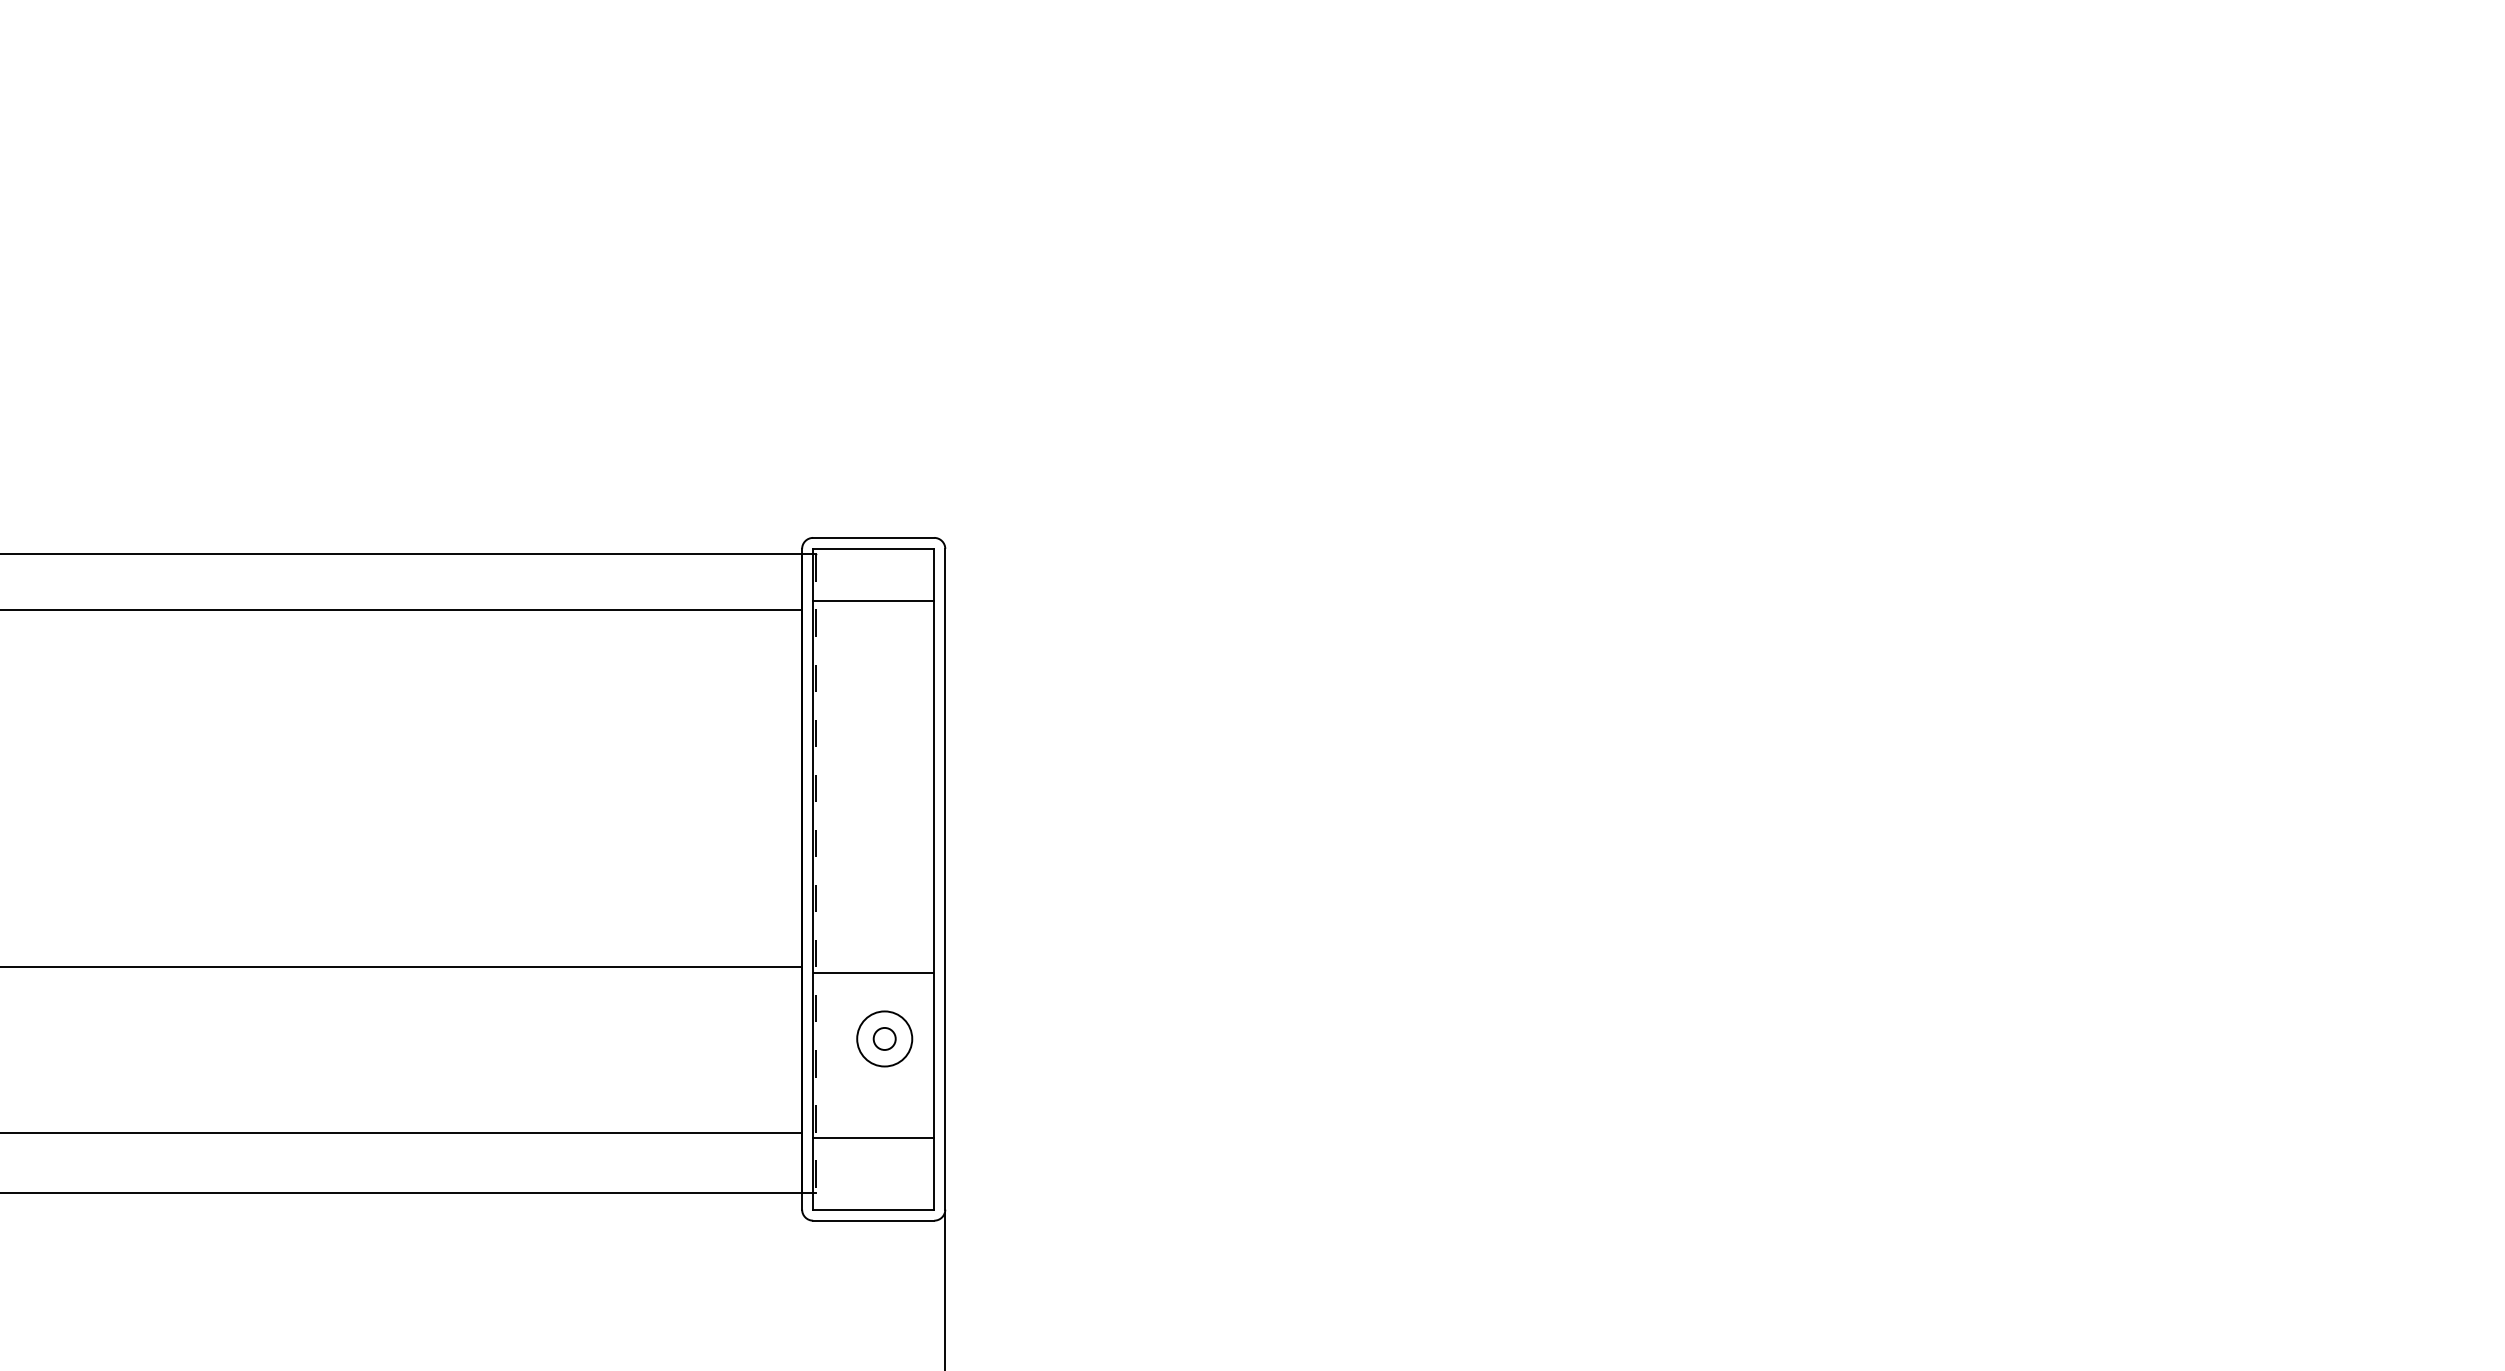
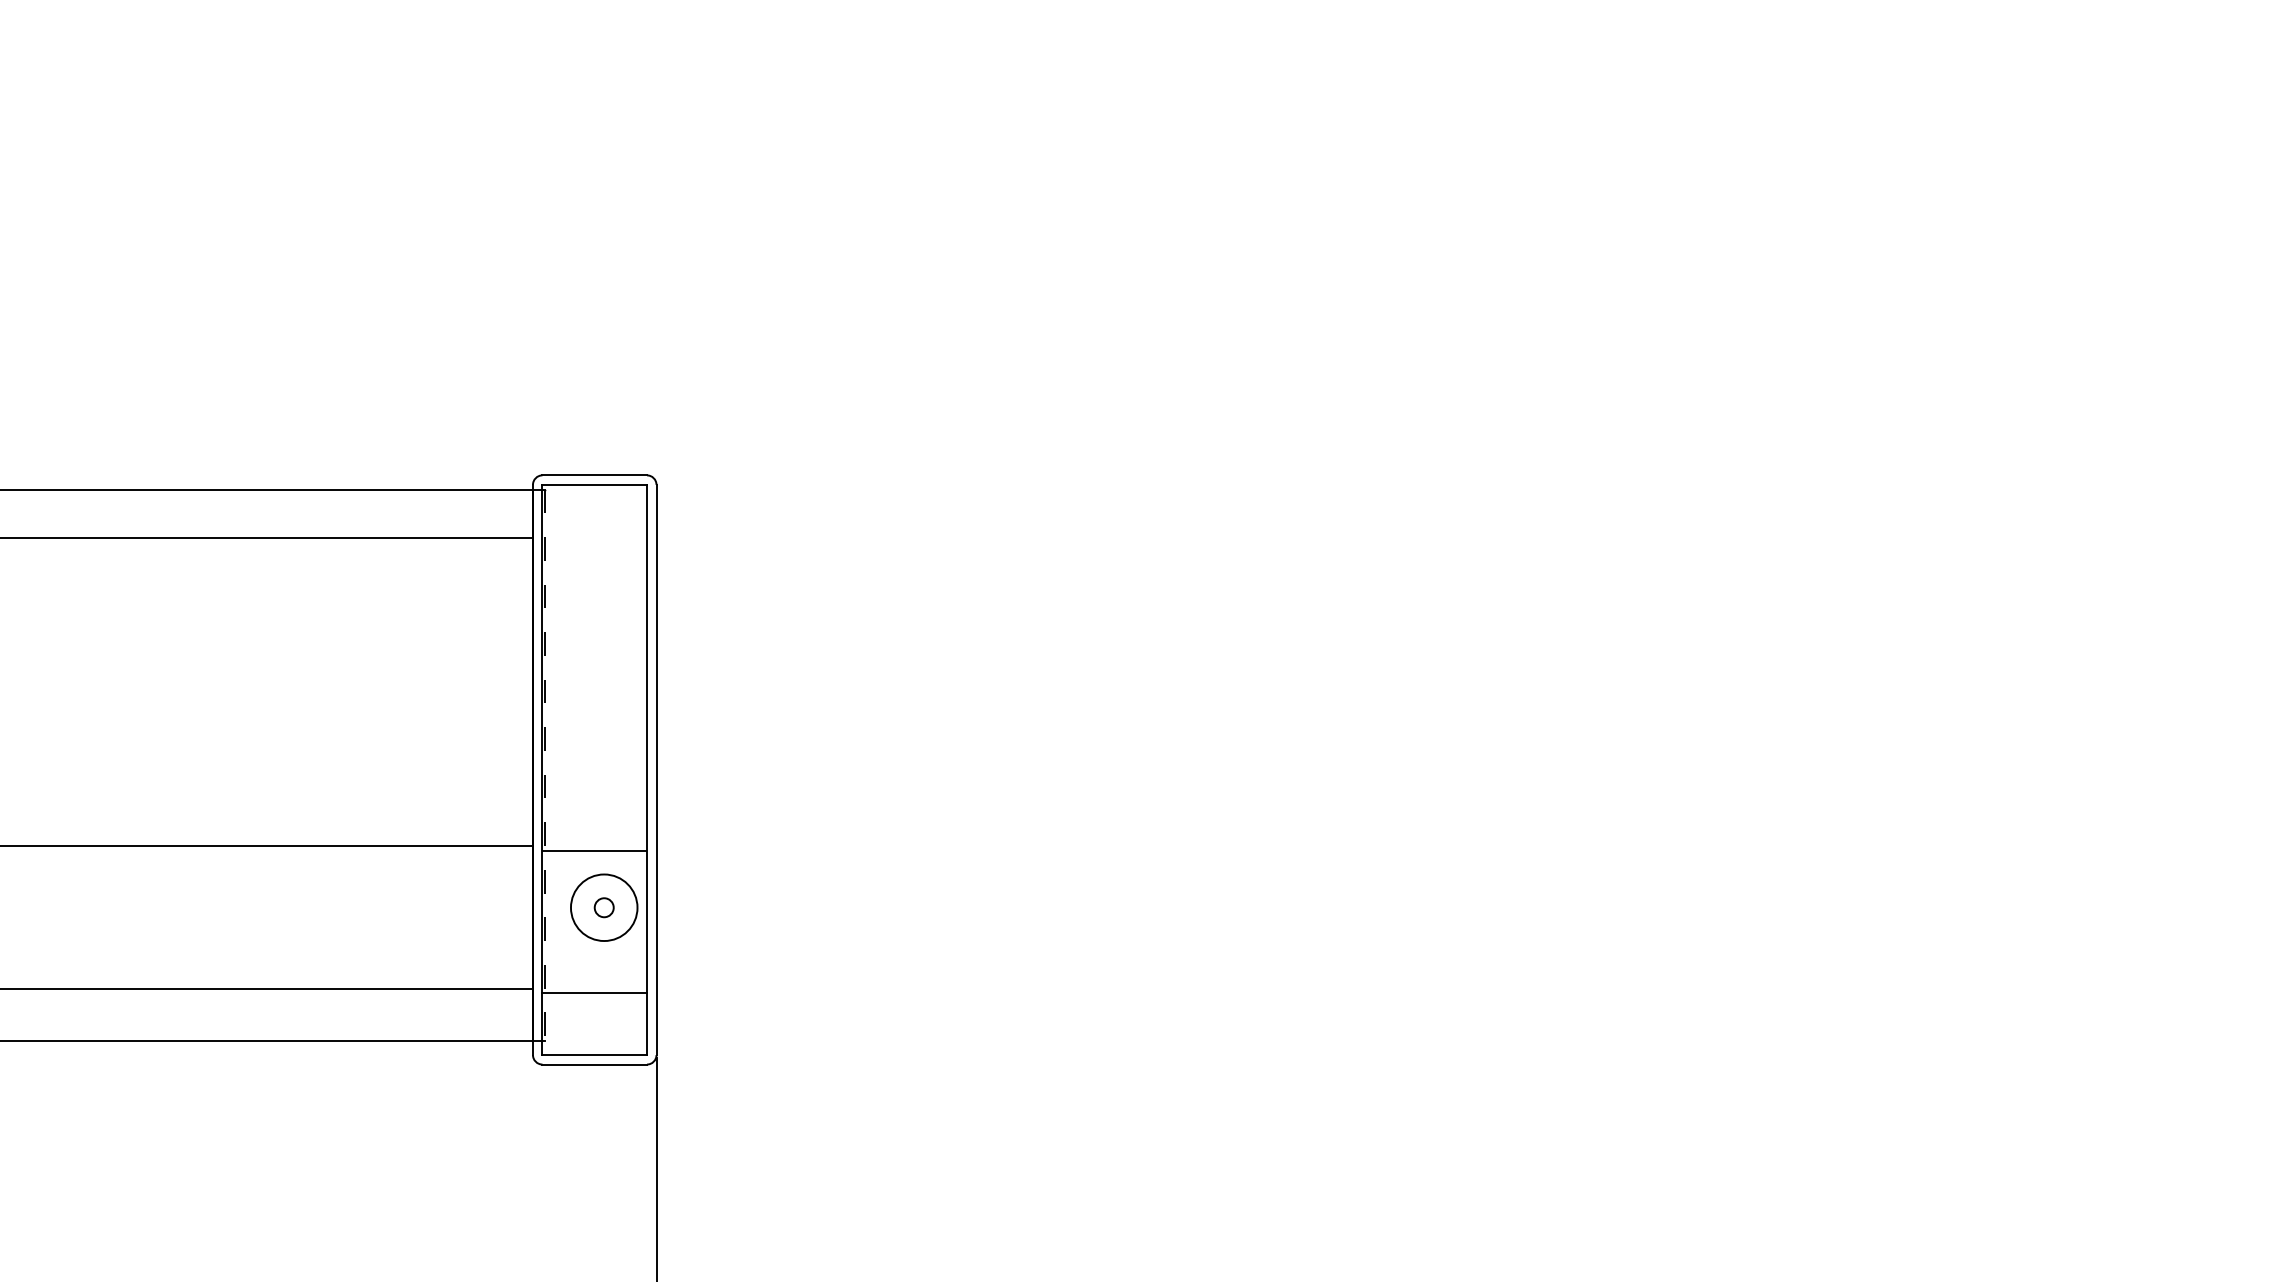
line: (873, 601) -> (594, 530), removed
circle: (885, 1038) -> (604, 907), size x1.4

